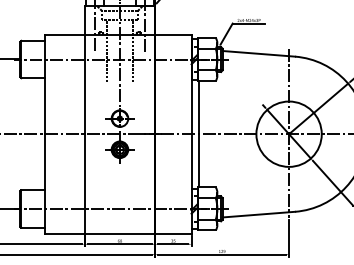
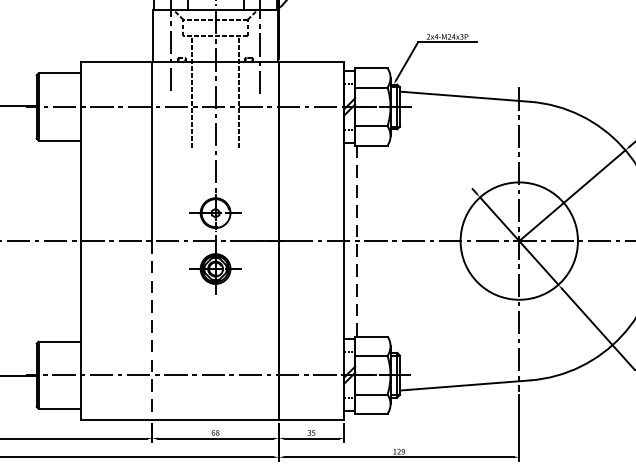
line: (198, 134) -> (356, 241), solid -> dashed
line: (84, 184) -> (151, 331), solid -> dashed

